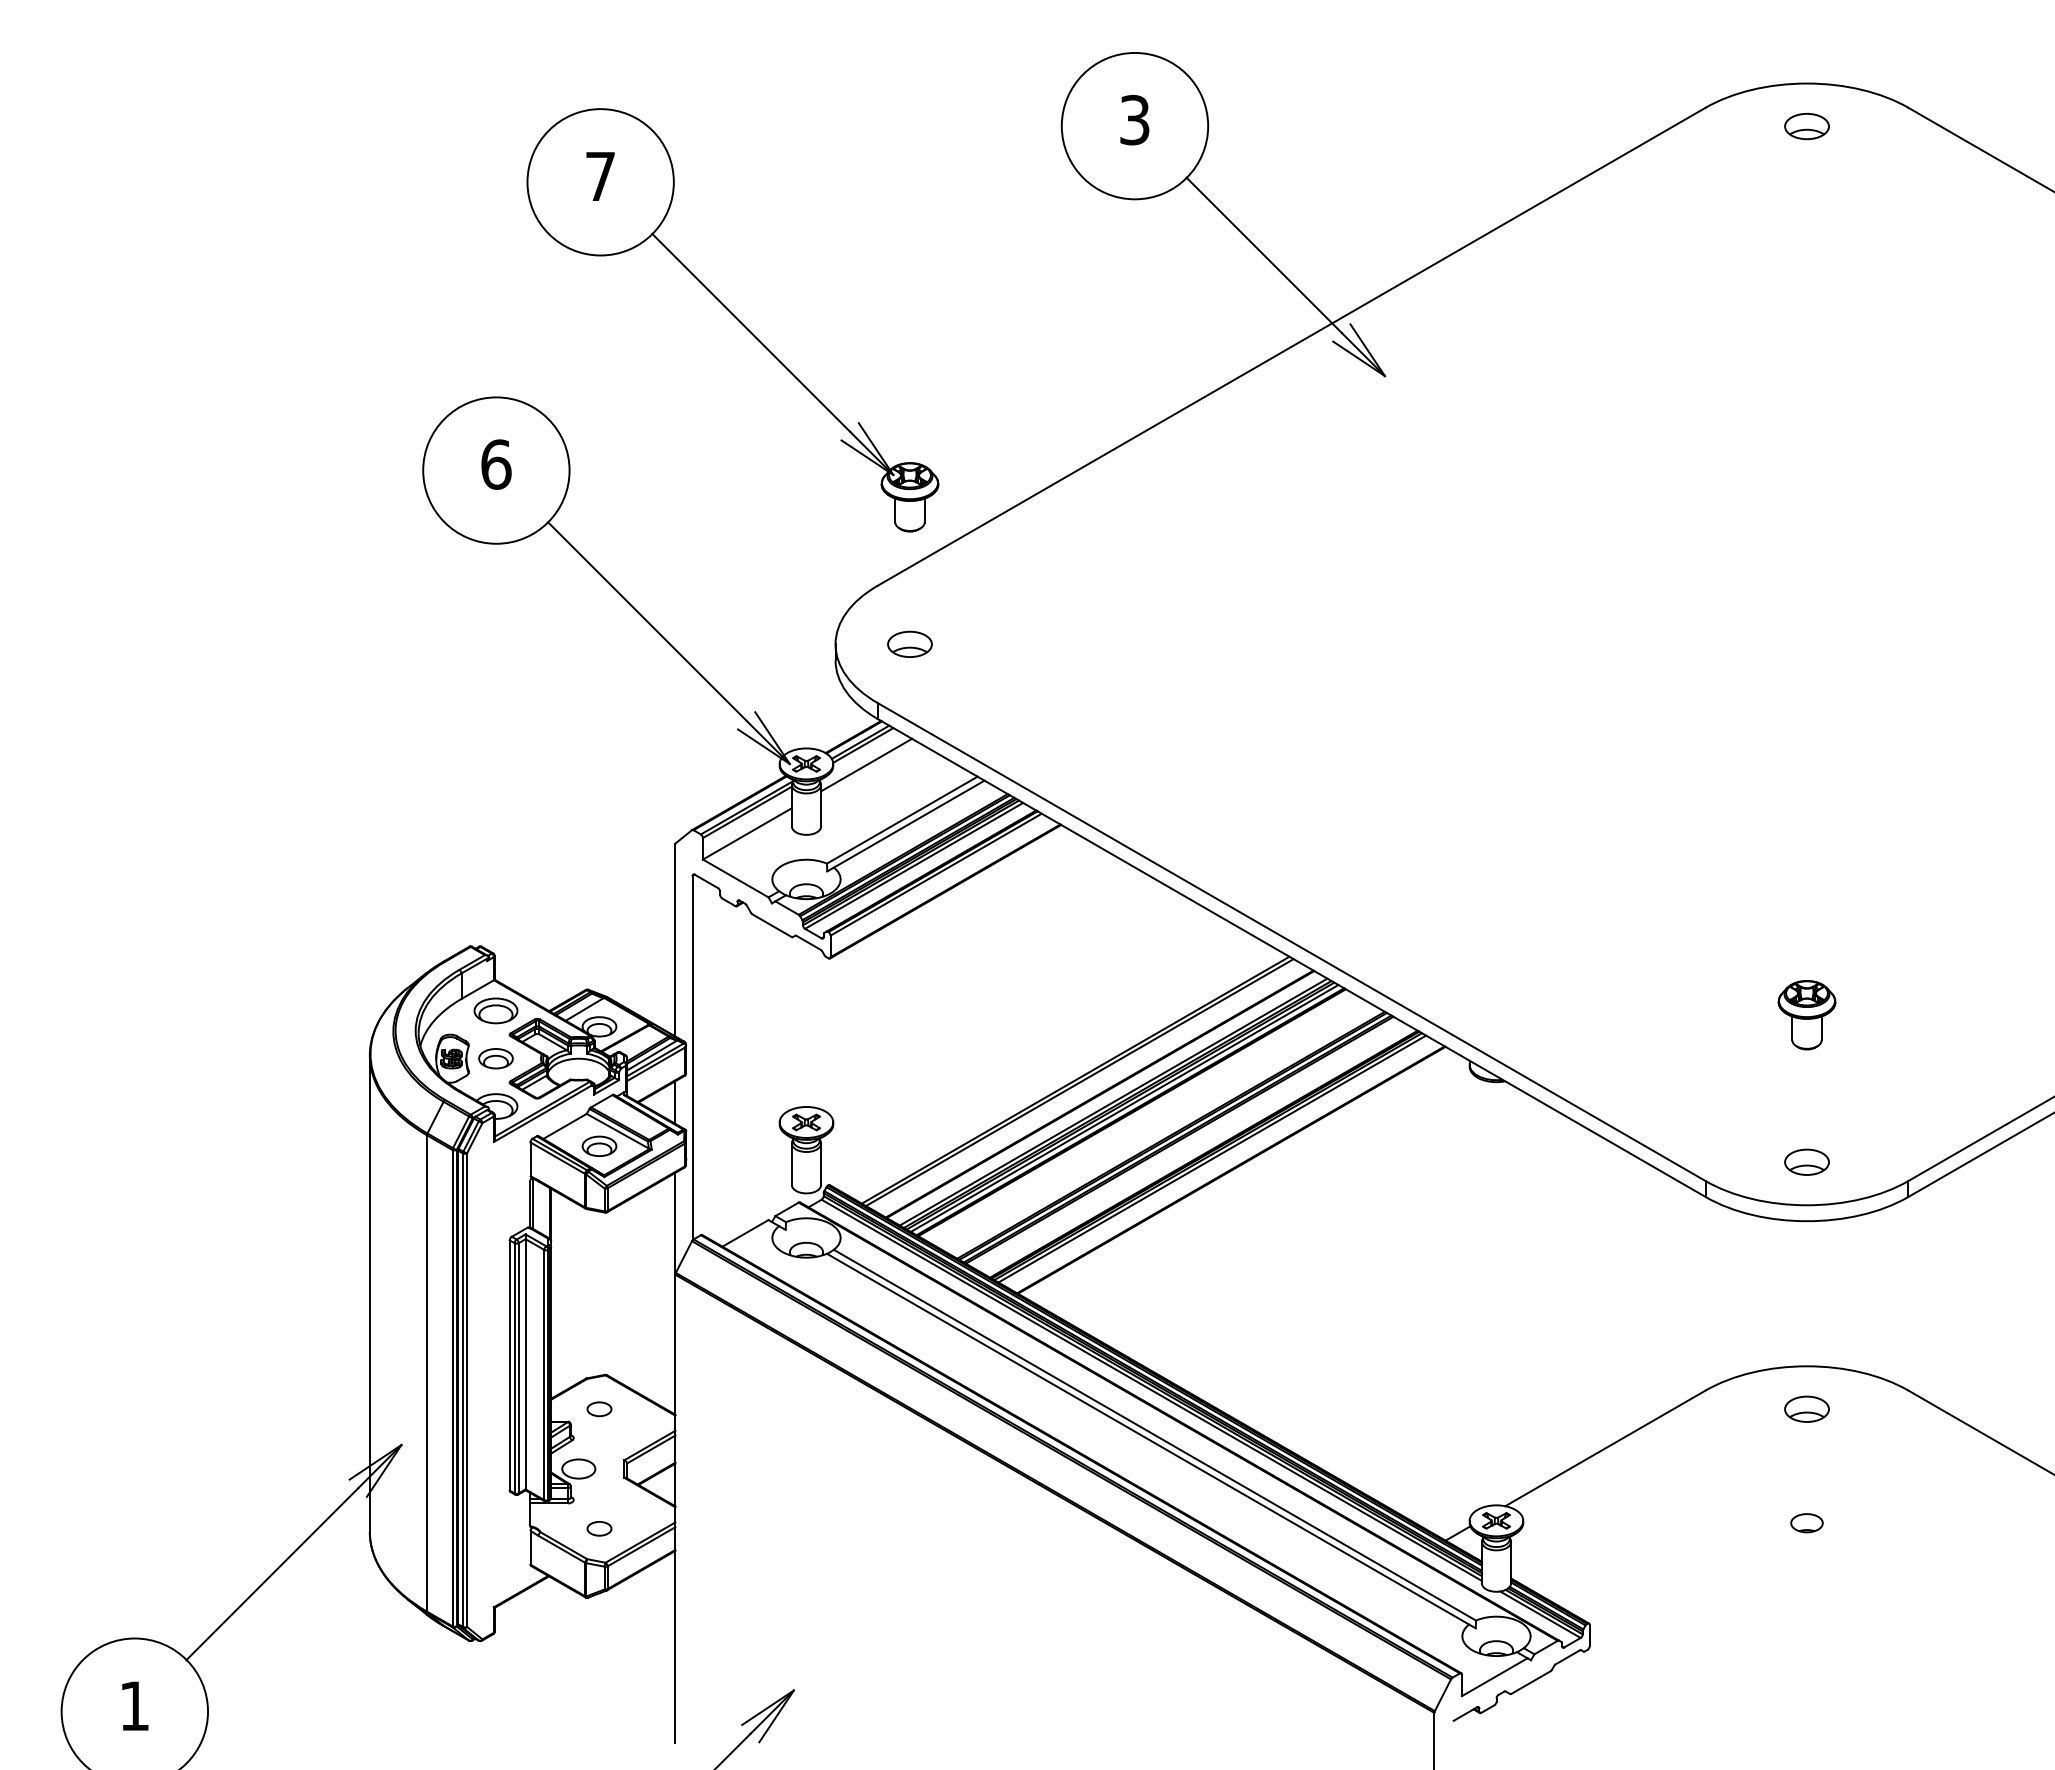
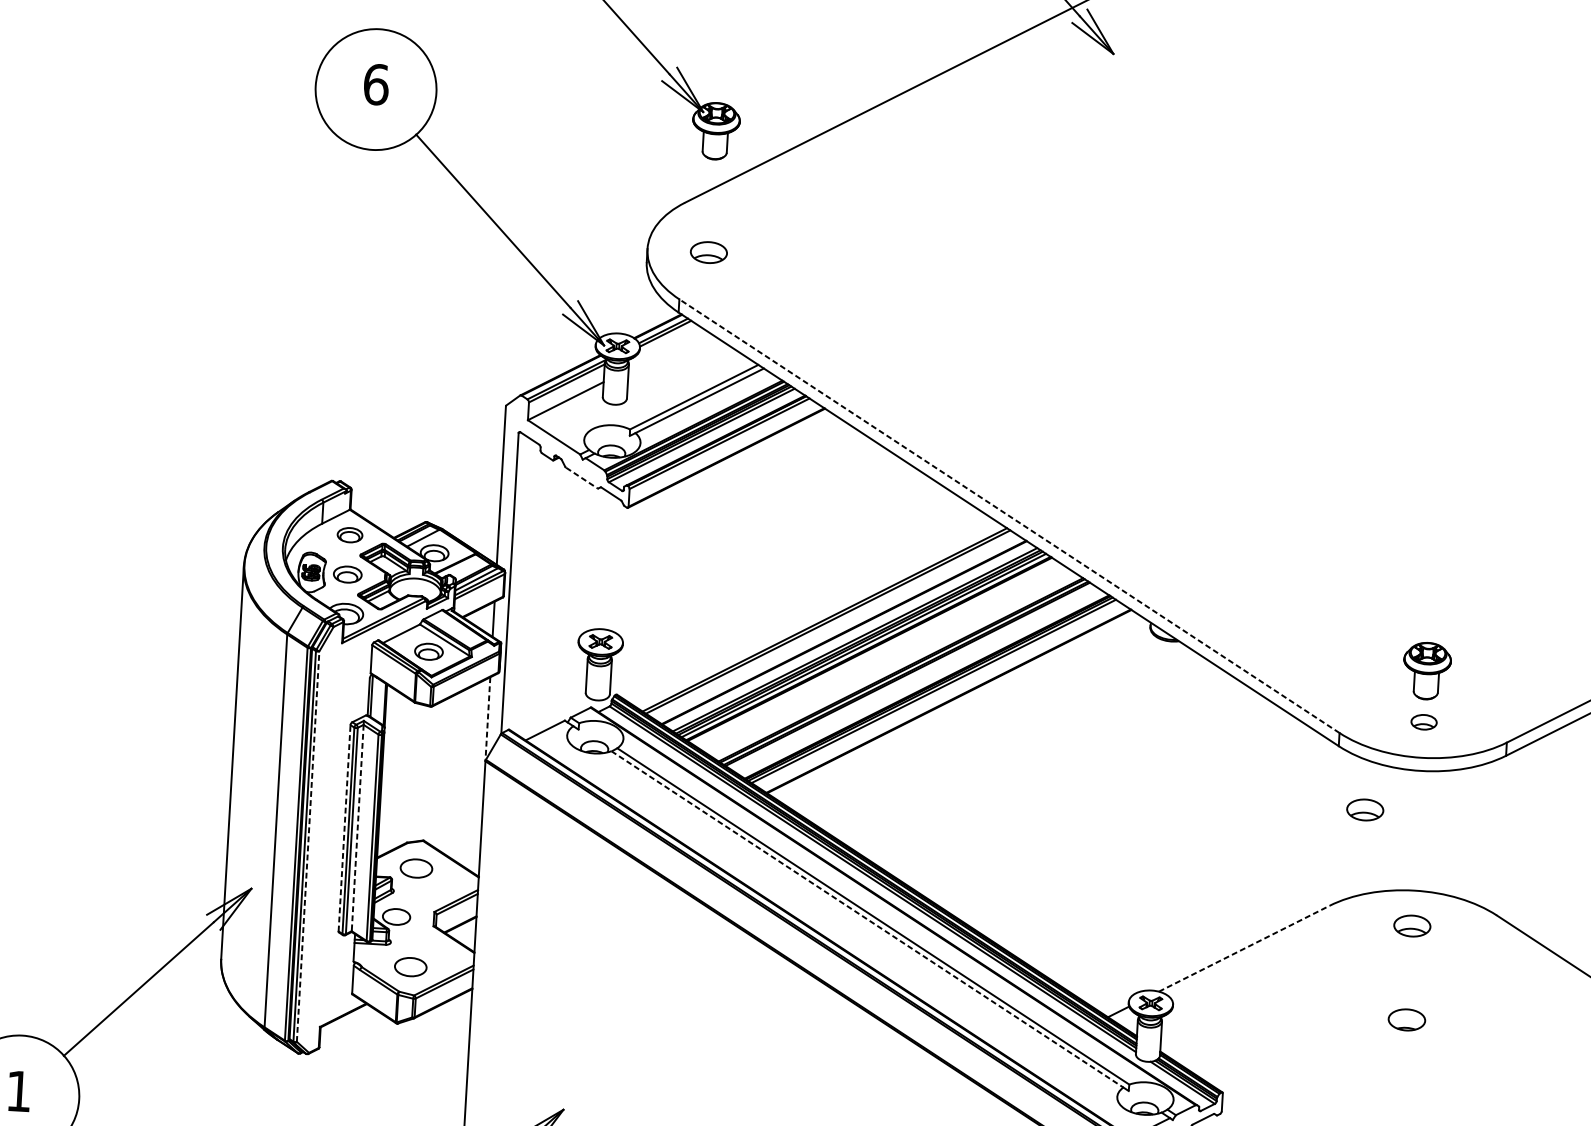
line: (866, 764) -> (667, 349), removed
line: (772, 925) -> (582, 477), solid -> dashed
line: (1291, 941) -> (1009, 515), solid -> dashed
part: (495, 1010) -> (349, 534), size x0.7
part: (1806, 1015) -> (1426, 671), moved
part: (1806, 1161) -> (1423, 721), size x0.7
line: (675, 1223) -> (487, 719), solid -> dashed
part: (1741, 1271) -> (1364, 809), added
line: (509, 1364) -> (344, 827), solid -> dashed
line: (525, 1364) -> (357, 828), solid -> dashed
line: (467, 1390) -> (308, 846), solid -> dashed
part: (599, 1409) -> (416, 868), size x1.6
line: (1148, 1439) -> (867, 919), solid -> dashed
line: (1605, 1448) -> (1244, 948), solid -> dashed
part: (1806, 1523) -> (1406, 1020), size x1.4
part: (599, 1528) -> (410, 966), size x1.6

